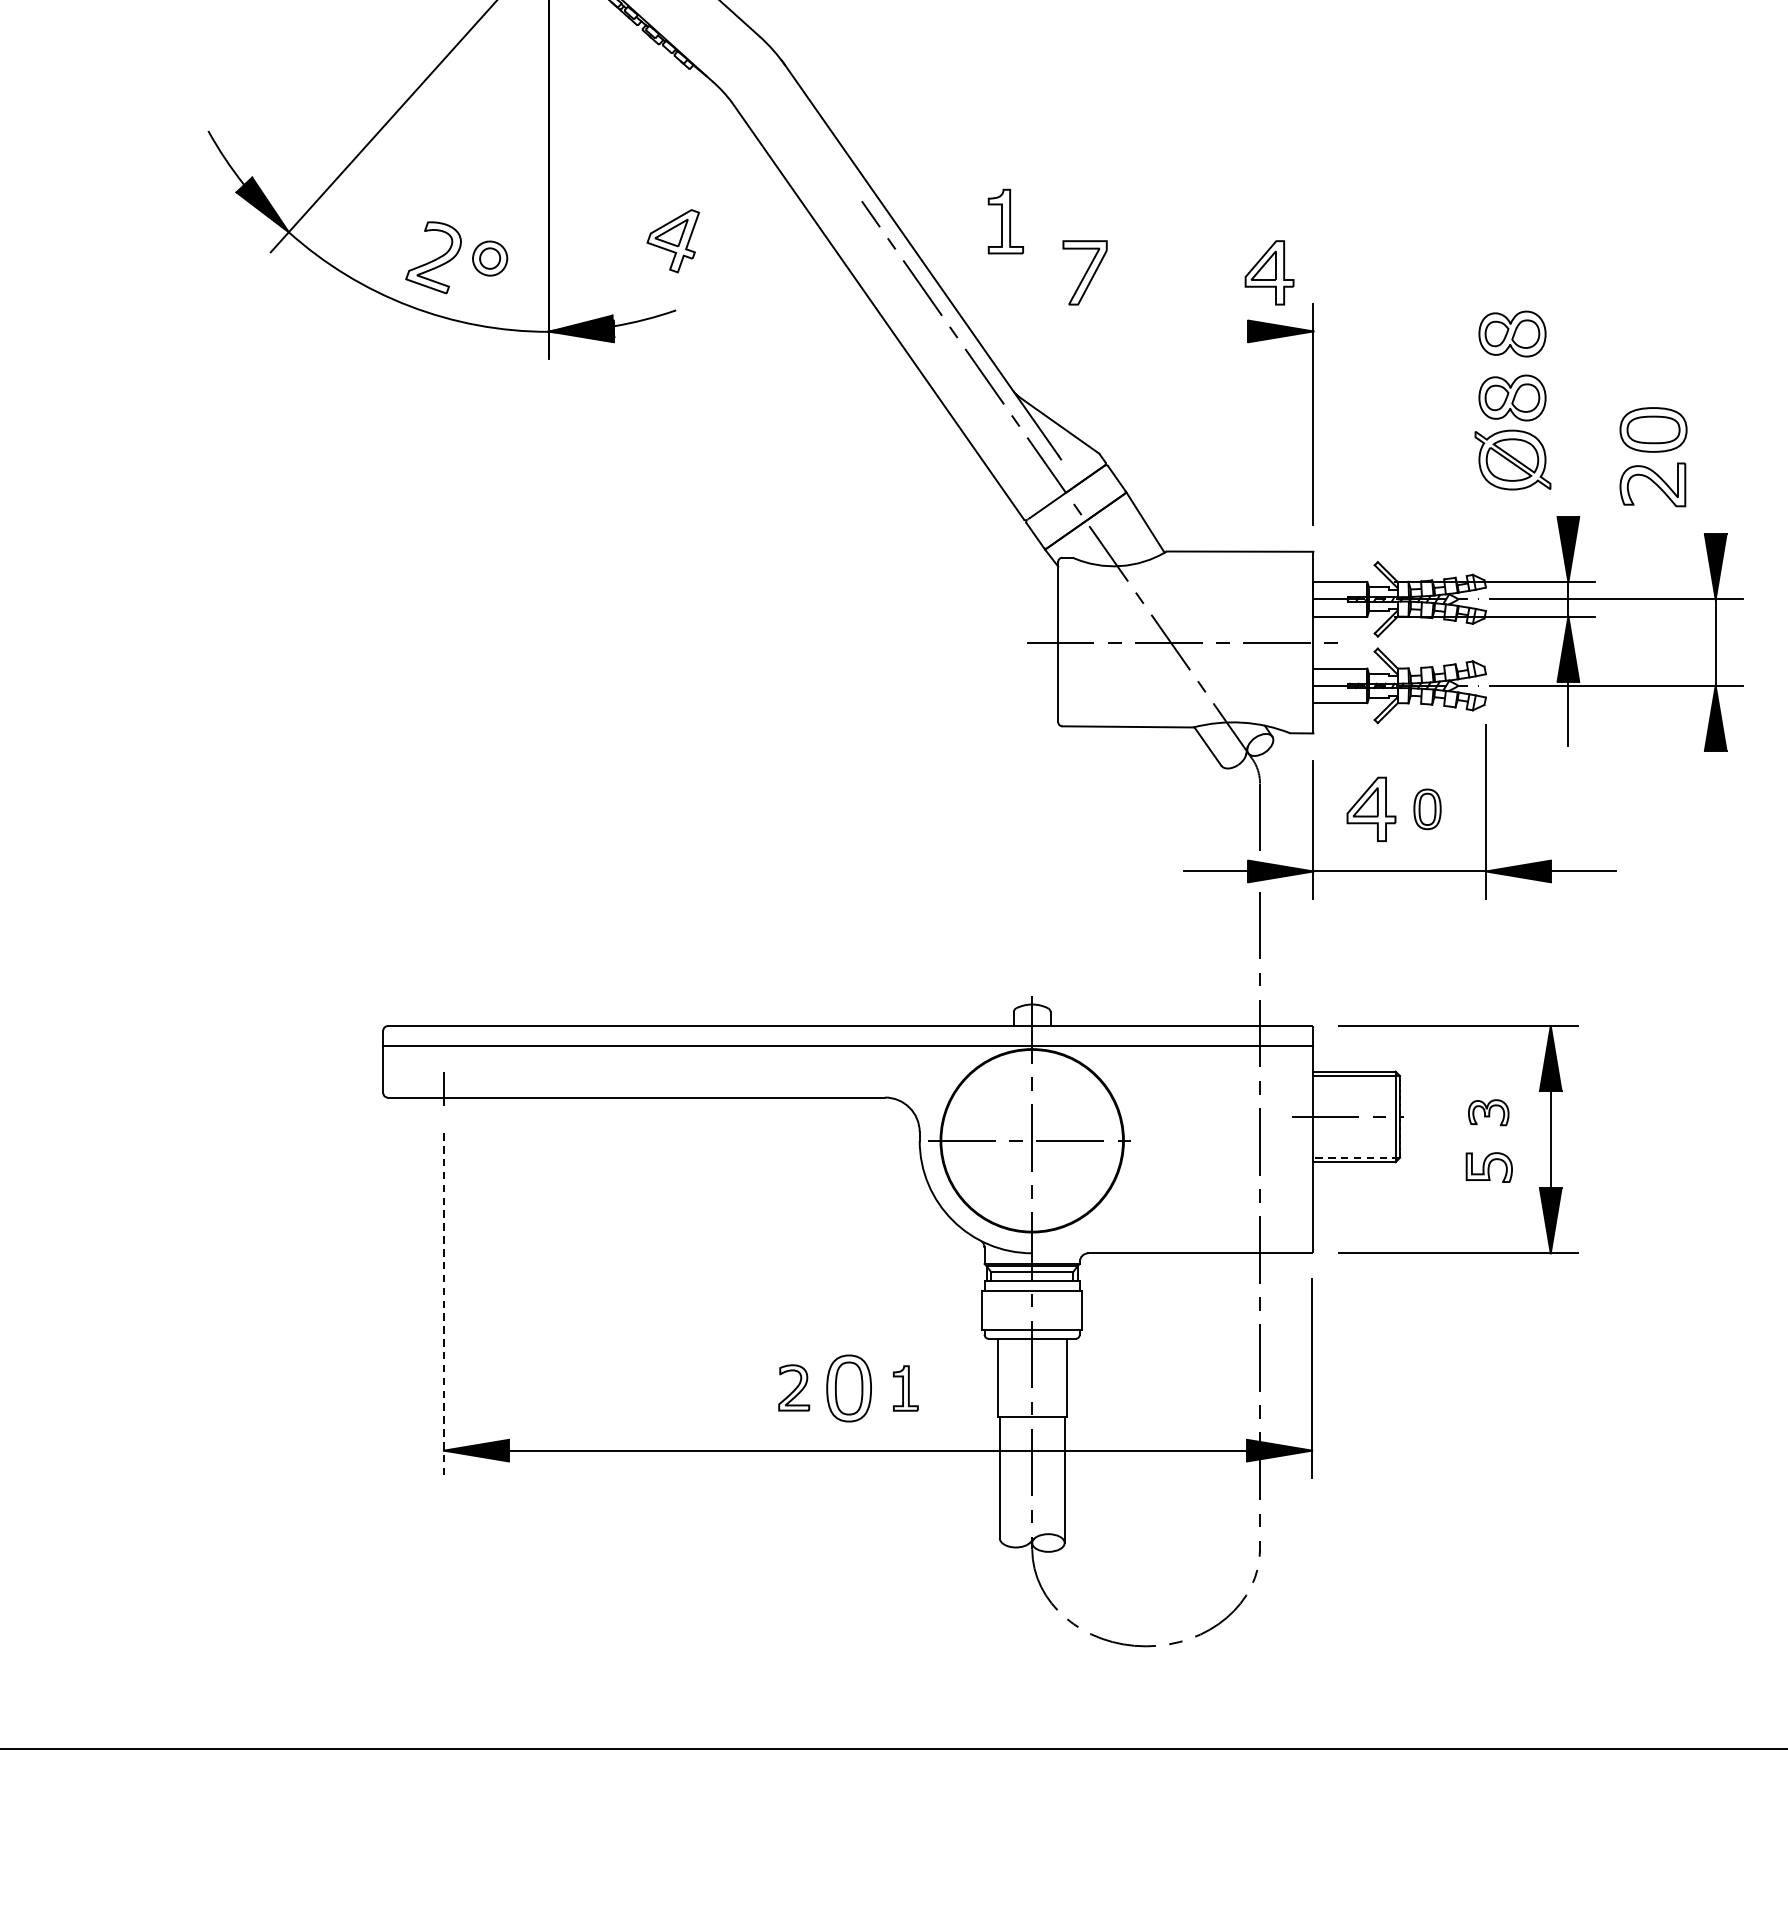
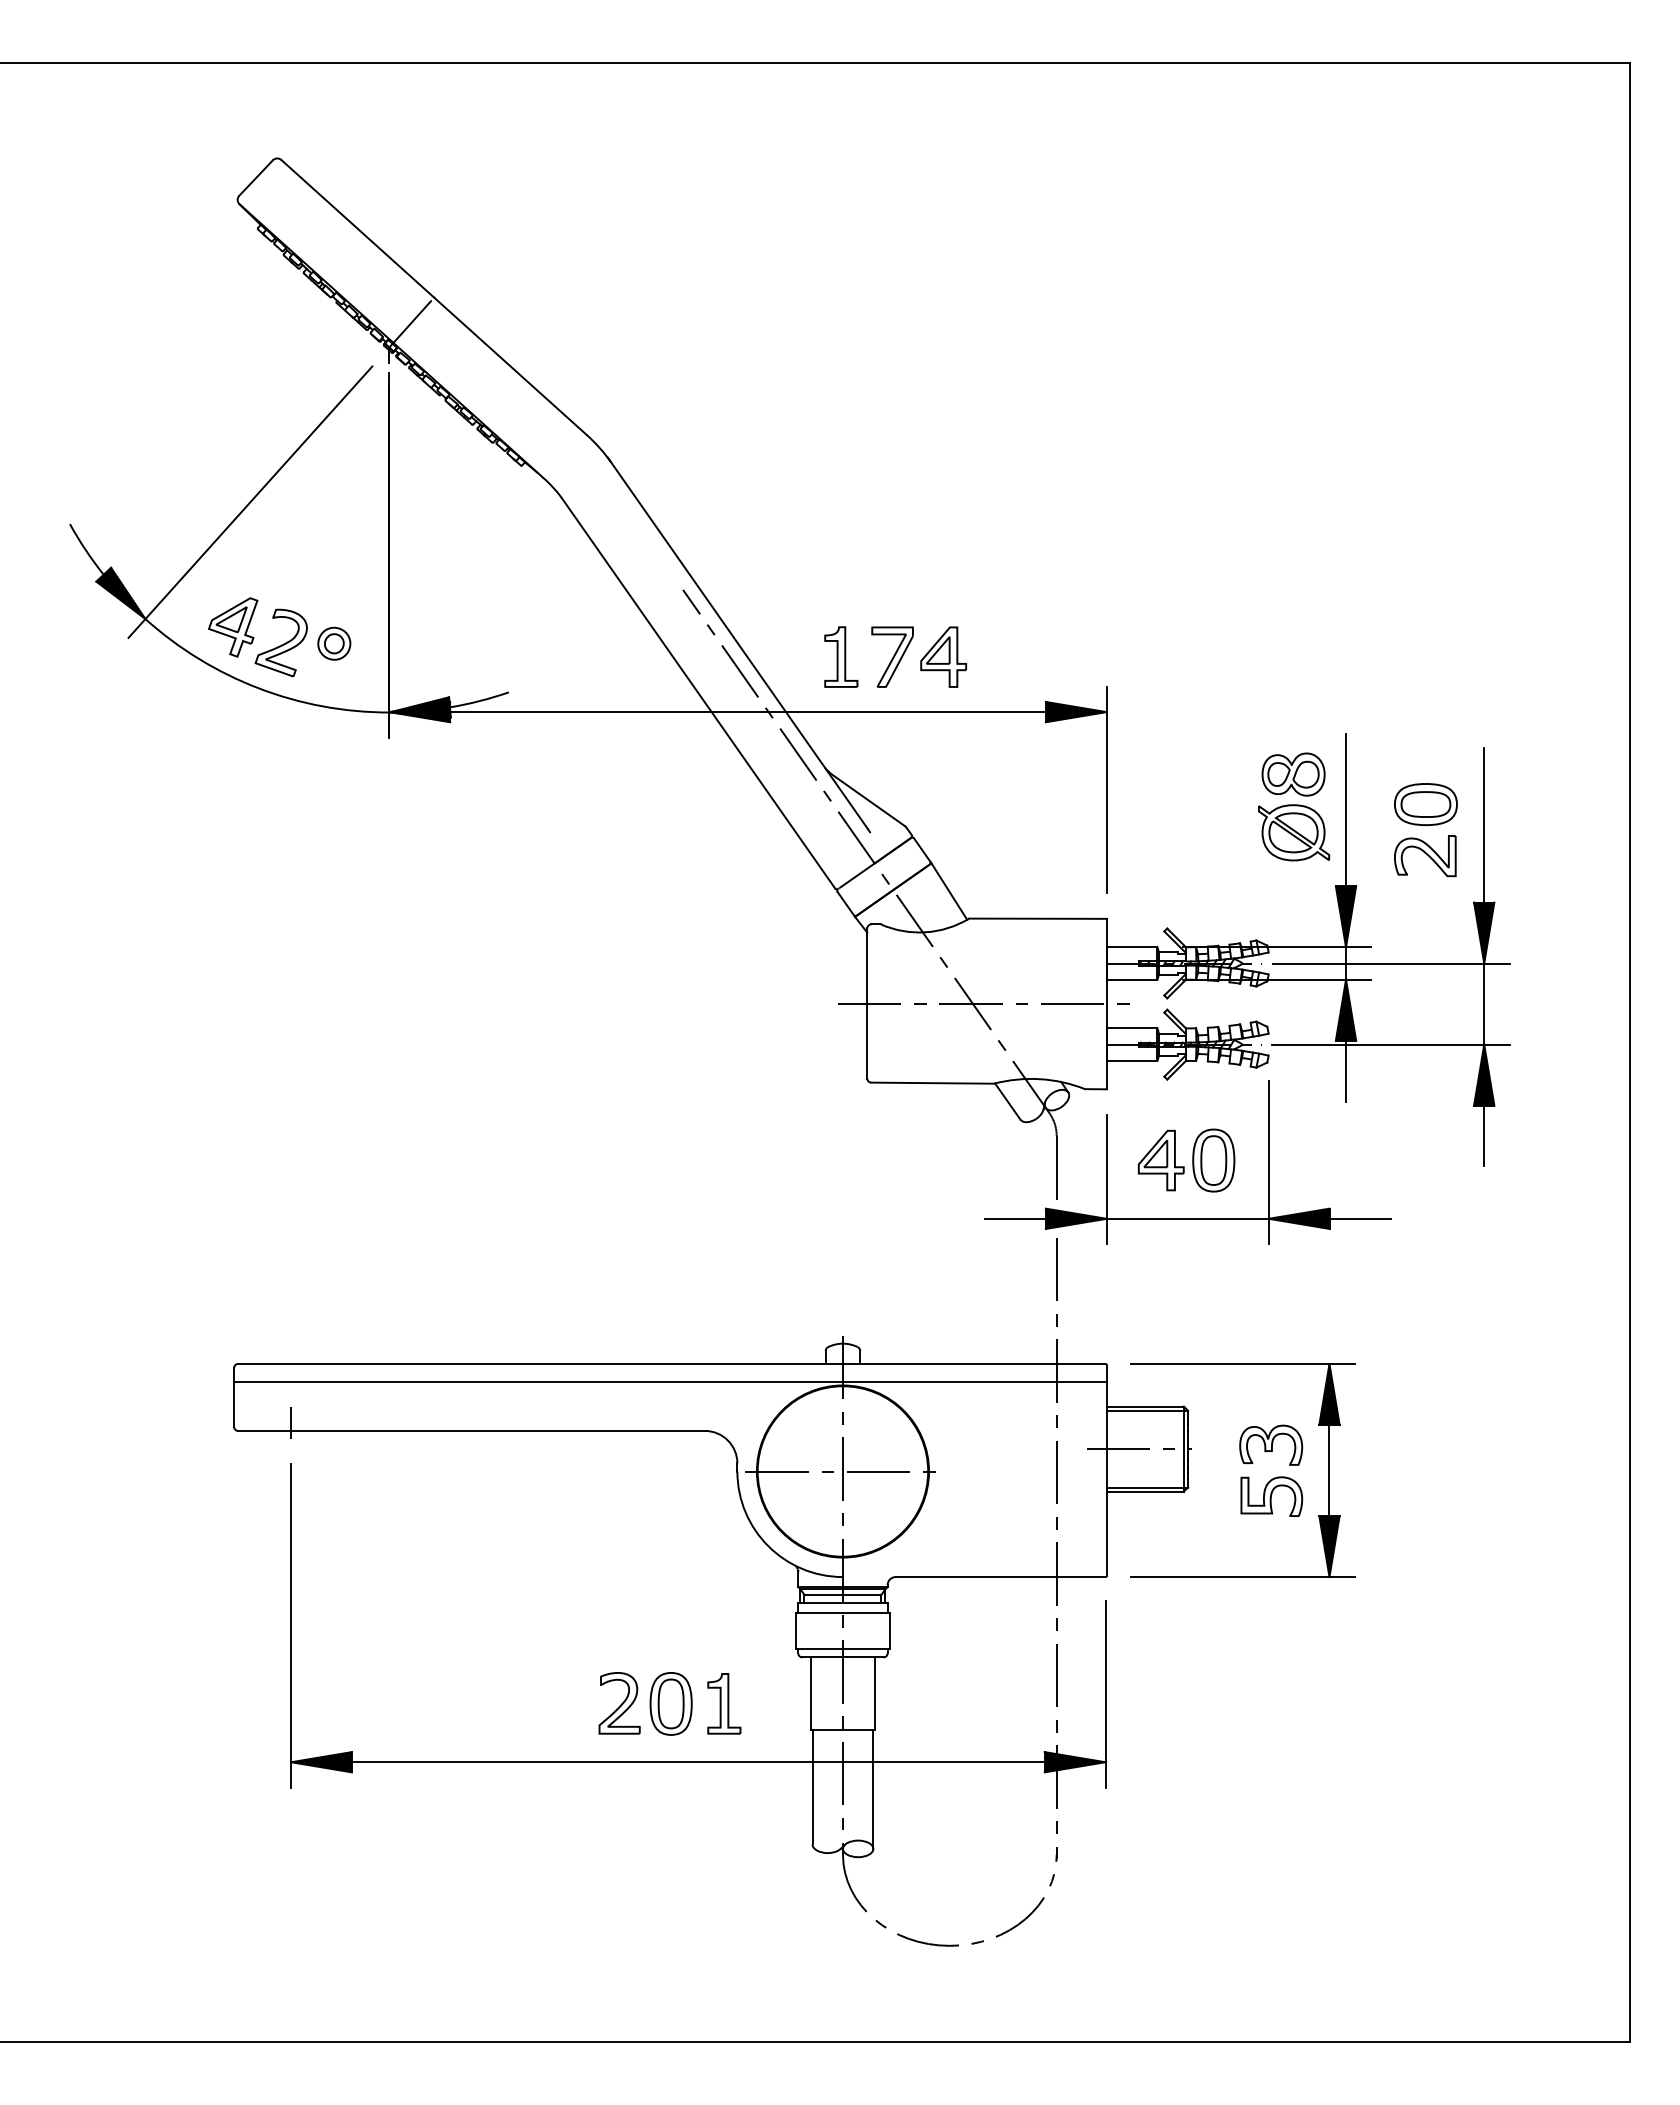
part: (1006, 221) -> (841, 656), moved
part: (673, 241) -> (233, 627), moved
part: (1269, 272) -> (943, 656), moved
line: (930, 331) -> (747, 712), added
part: (1512, 333) -> (1293, 714), removed
line: (1568, 436) -> (1346, 810), added
line: (1715, 451) -> (1484, 824), added
line: (1715, 782) -> (1484, 1135), added
part: (1427, 809) -> (1213, 1160), size x1.67
part: (1488, 1112) -> (1271, 1444), size x1.67
line: (1356, 1157) -> (1147, 1487), dashed -> solid
part: (1488, 1167) -> (1271, 1496), size x1.43
line: (444, 1305) -> (291, 1626), dashed -> solid
part: (794, 1388) -> (619, 1703), size x1.43
part: (905, 1388) -> (724, 1703), size x1.43

